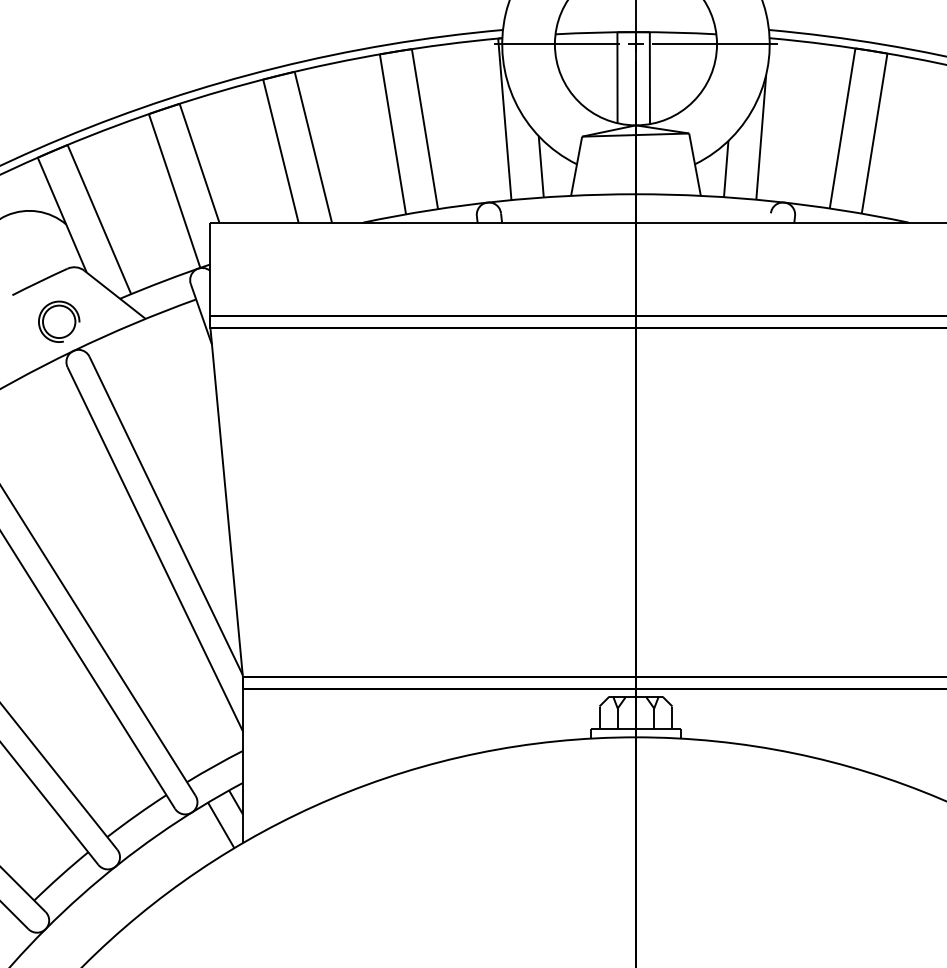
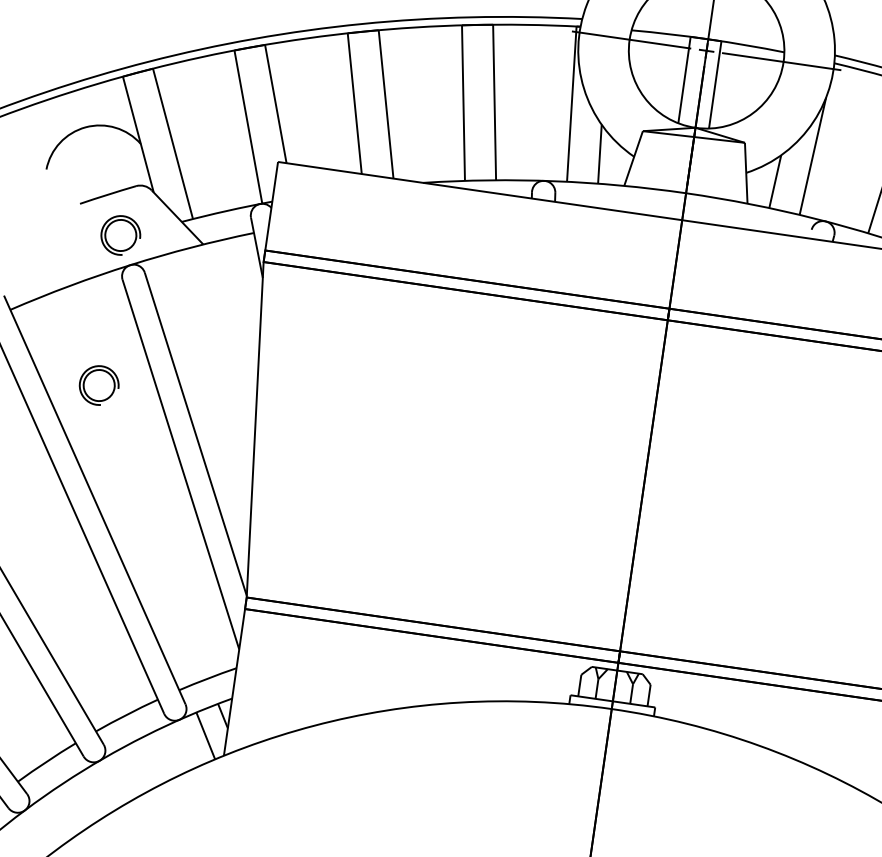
part: (59, 479) -> (99, 385), added

